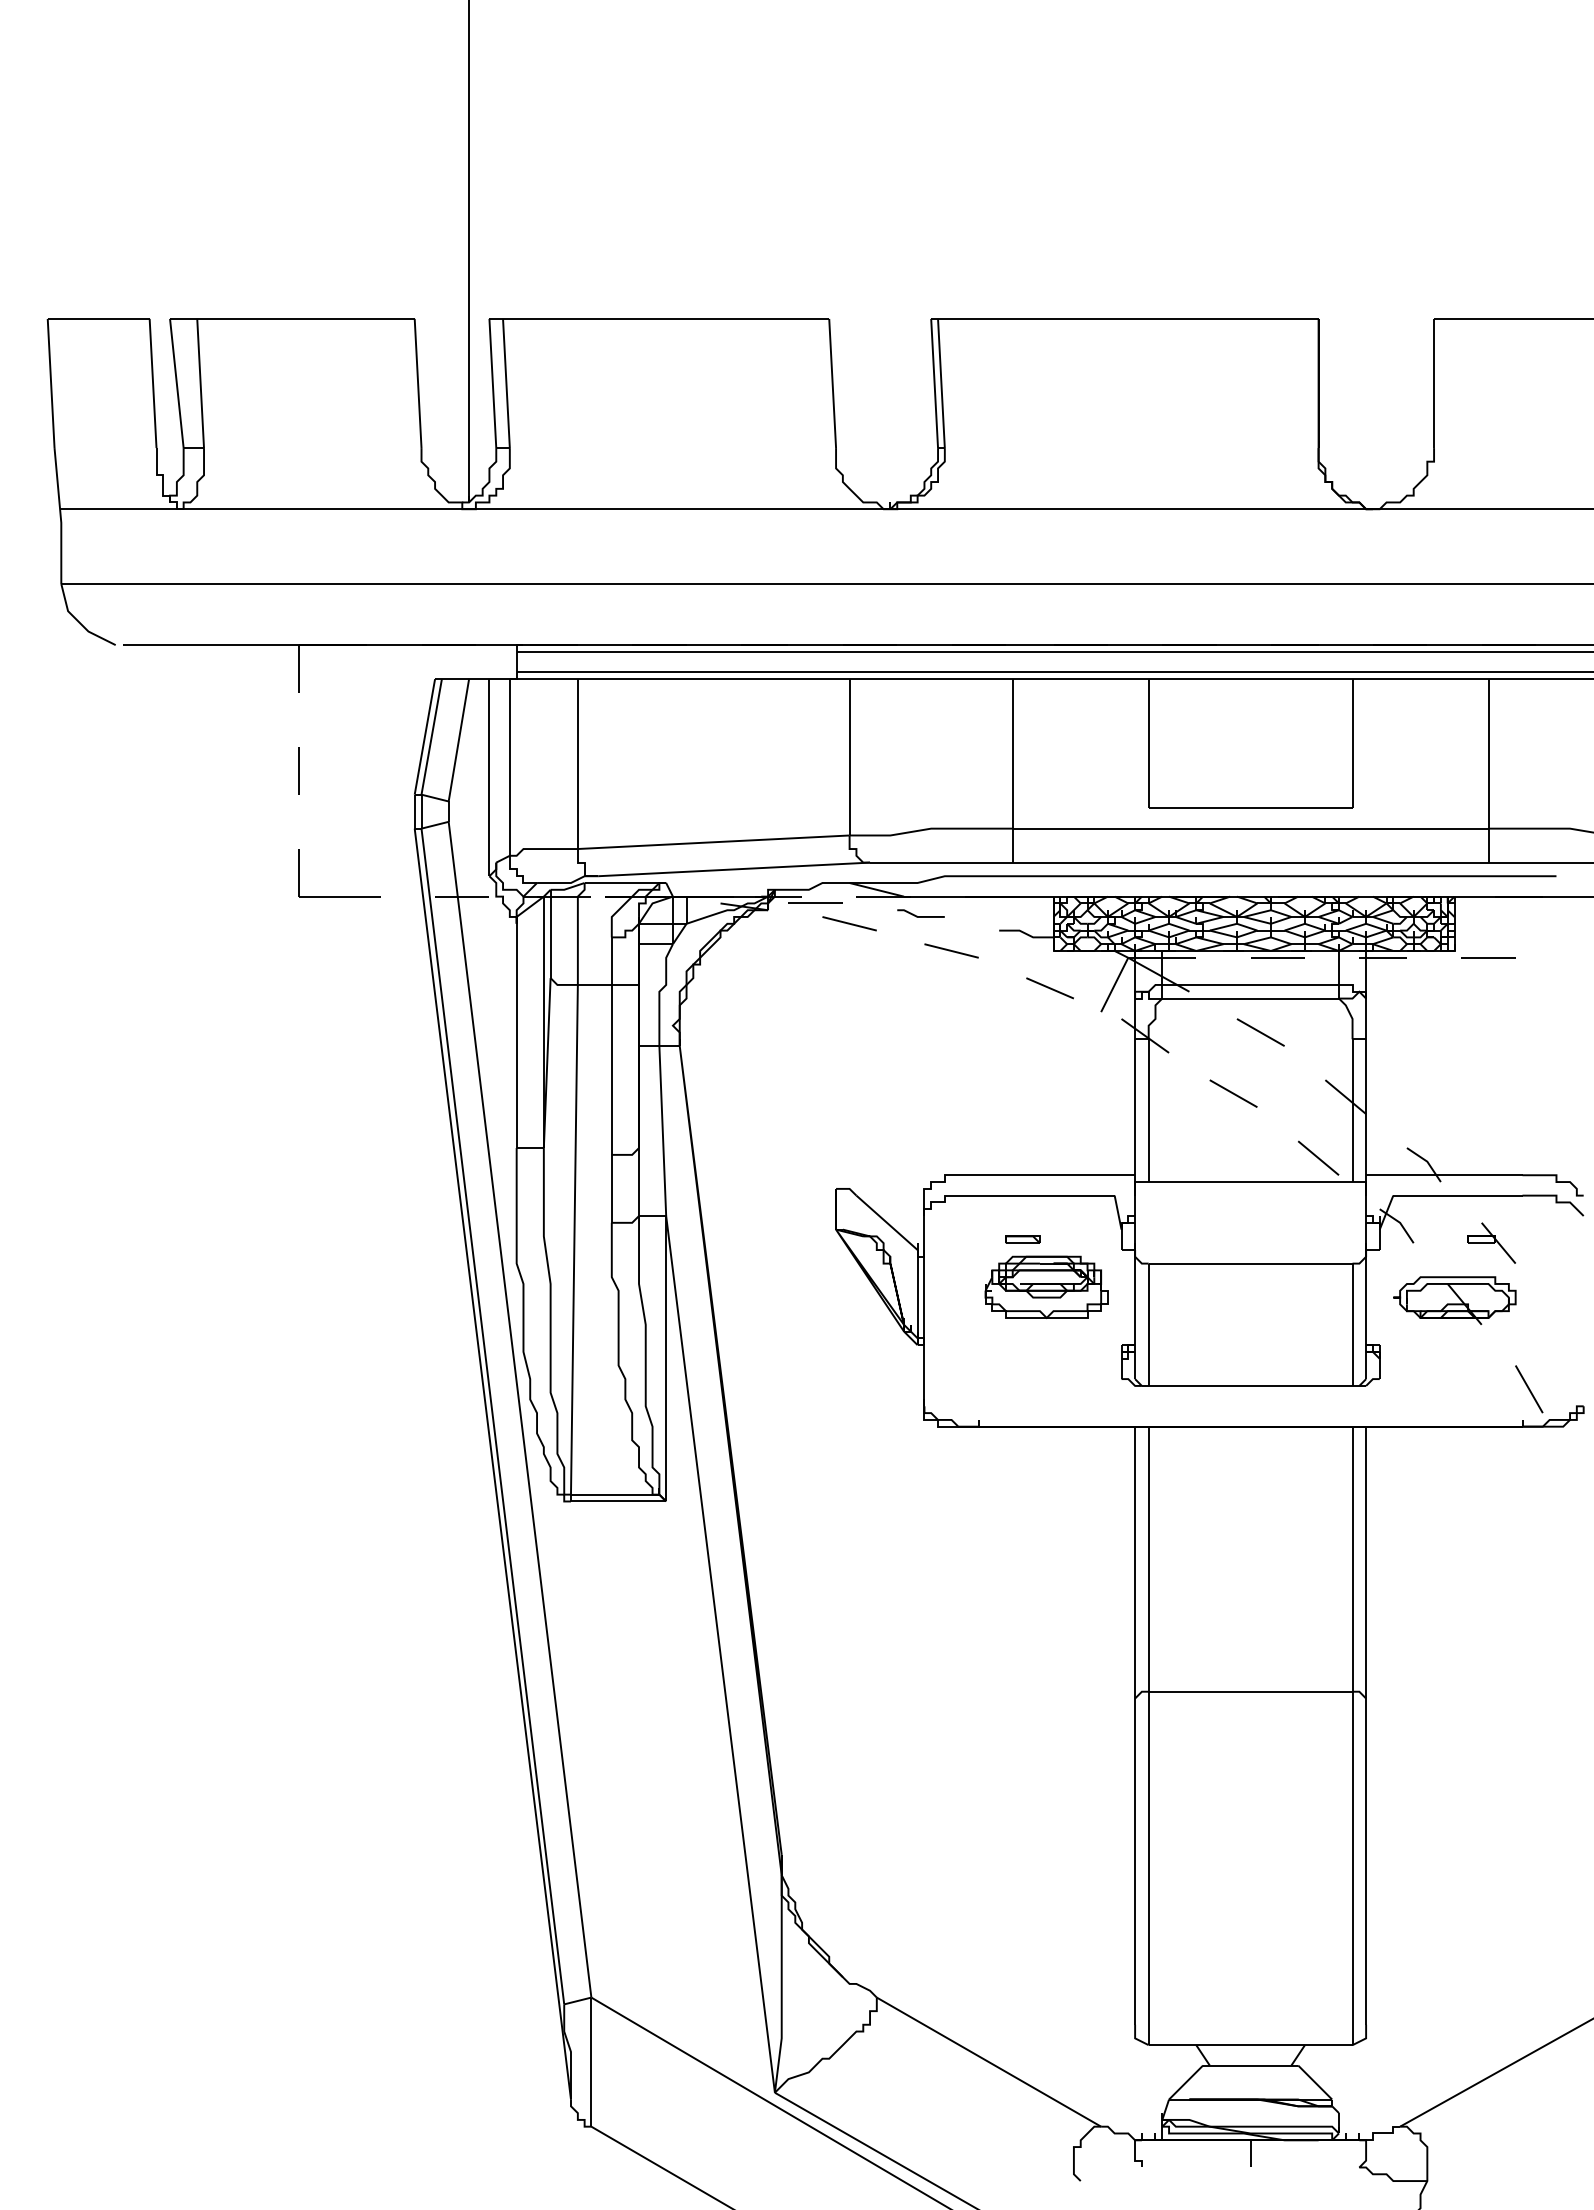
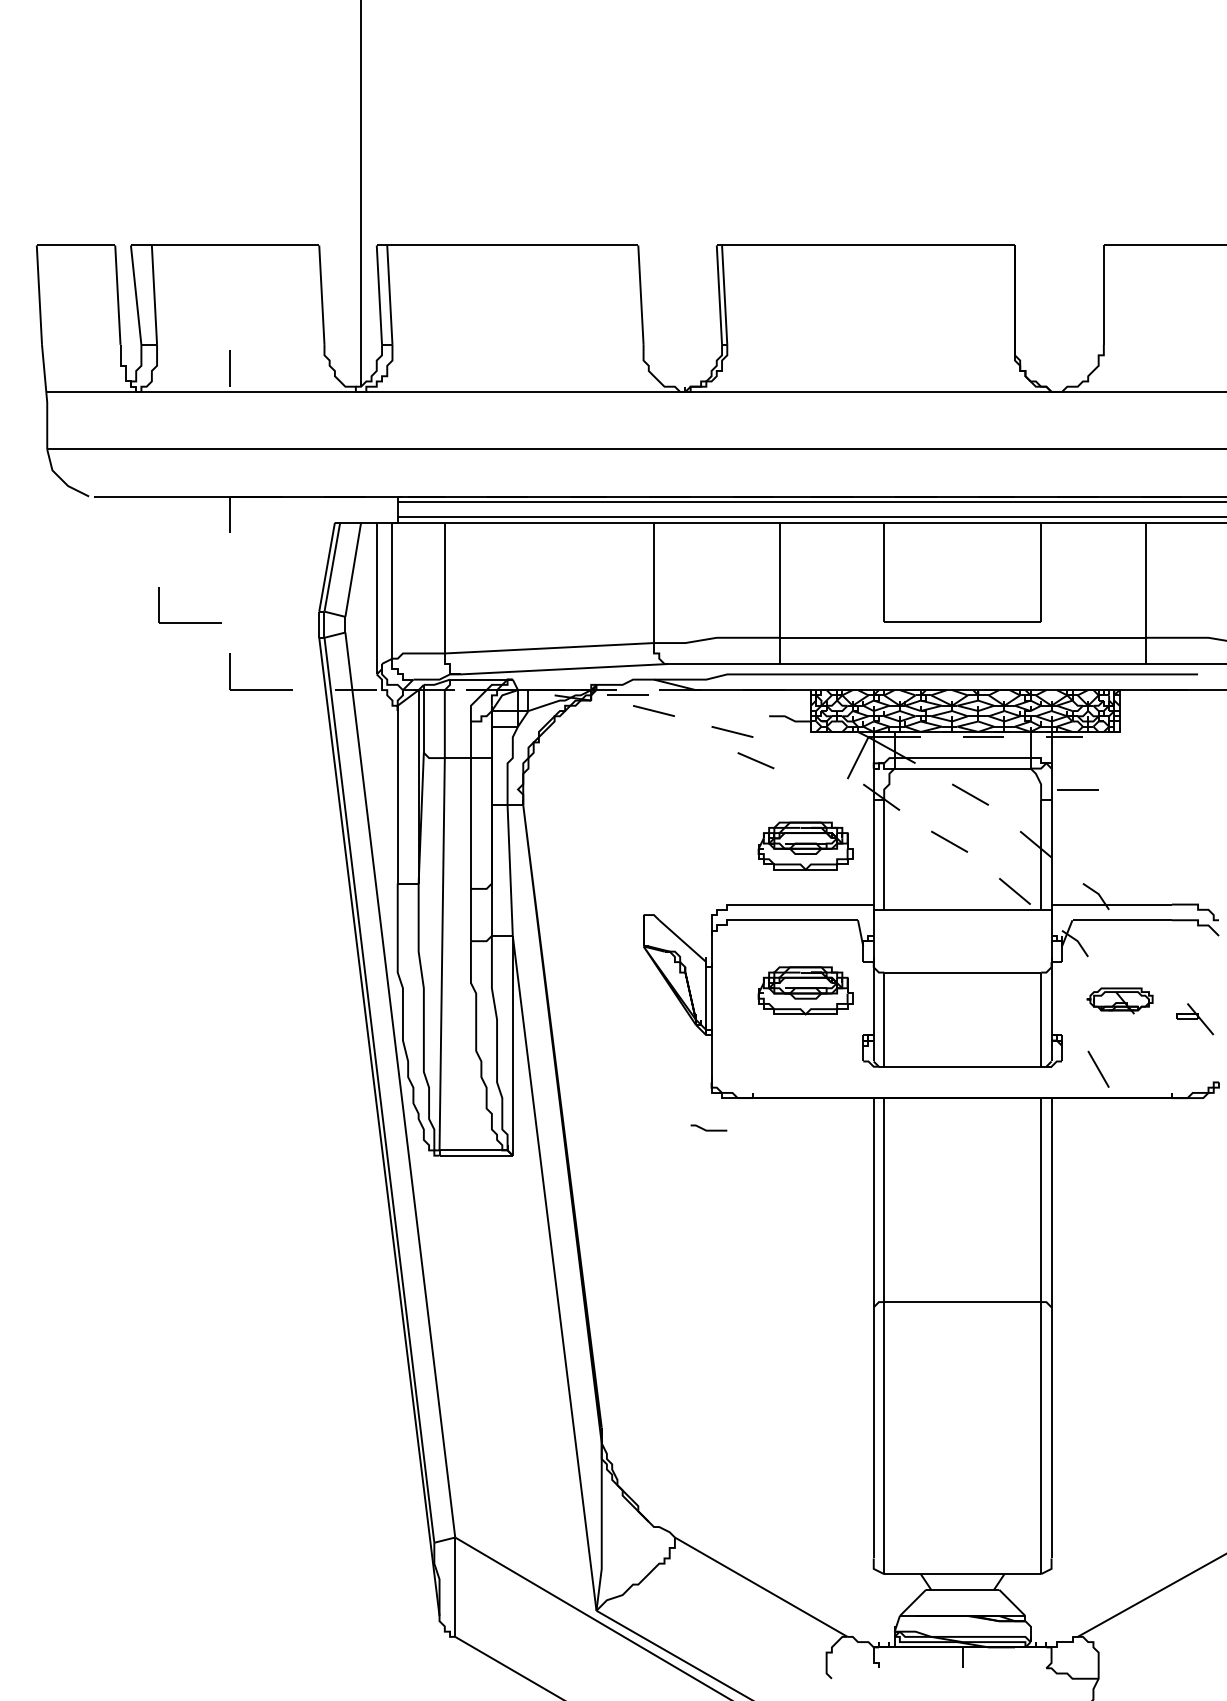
line: (298, 770) -> (229, 368), moved
part: (246, 809) -> (189, 623), added
line: (920, 916) -> (708, 1130), moved
line: (1488, 957) -> (1078, 790), moved
line: (1049, 988) -> (755, 760), moved
part: (1046, 1098) -> (805, 845), added
part: (1022, 1239) -> (787, 954), removed
part: (1491, 1242) -> (1195, 1018), moved
part: (1454, 1300) -> (1119, 1000), size x0.7
line: (1529, 1389) -> (1098, 1069), moved

